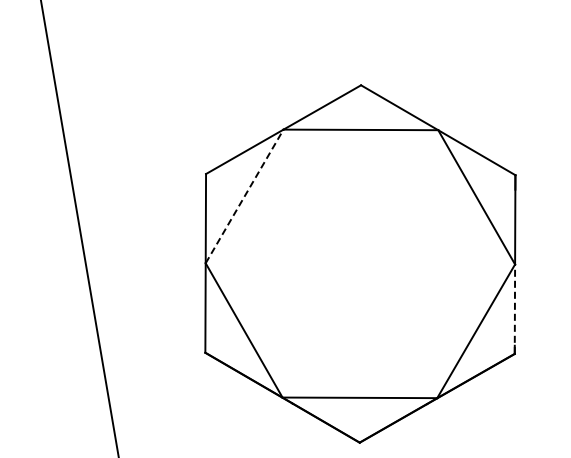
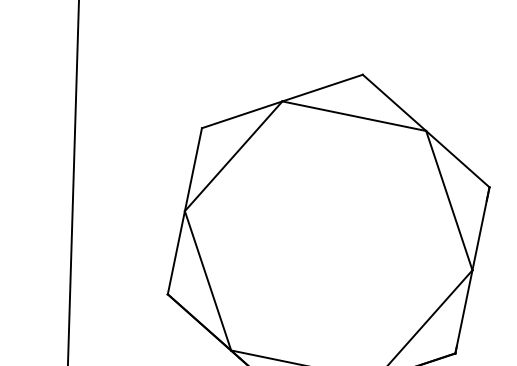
line: (244, 196) -> (233, 156), dashed -> solid
line: (514, 309) -> (463, 312), dashed -> solid

